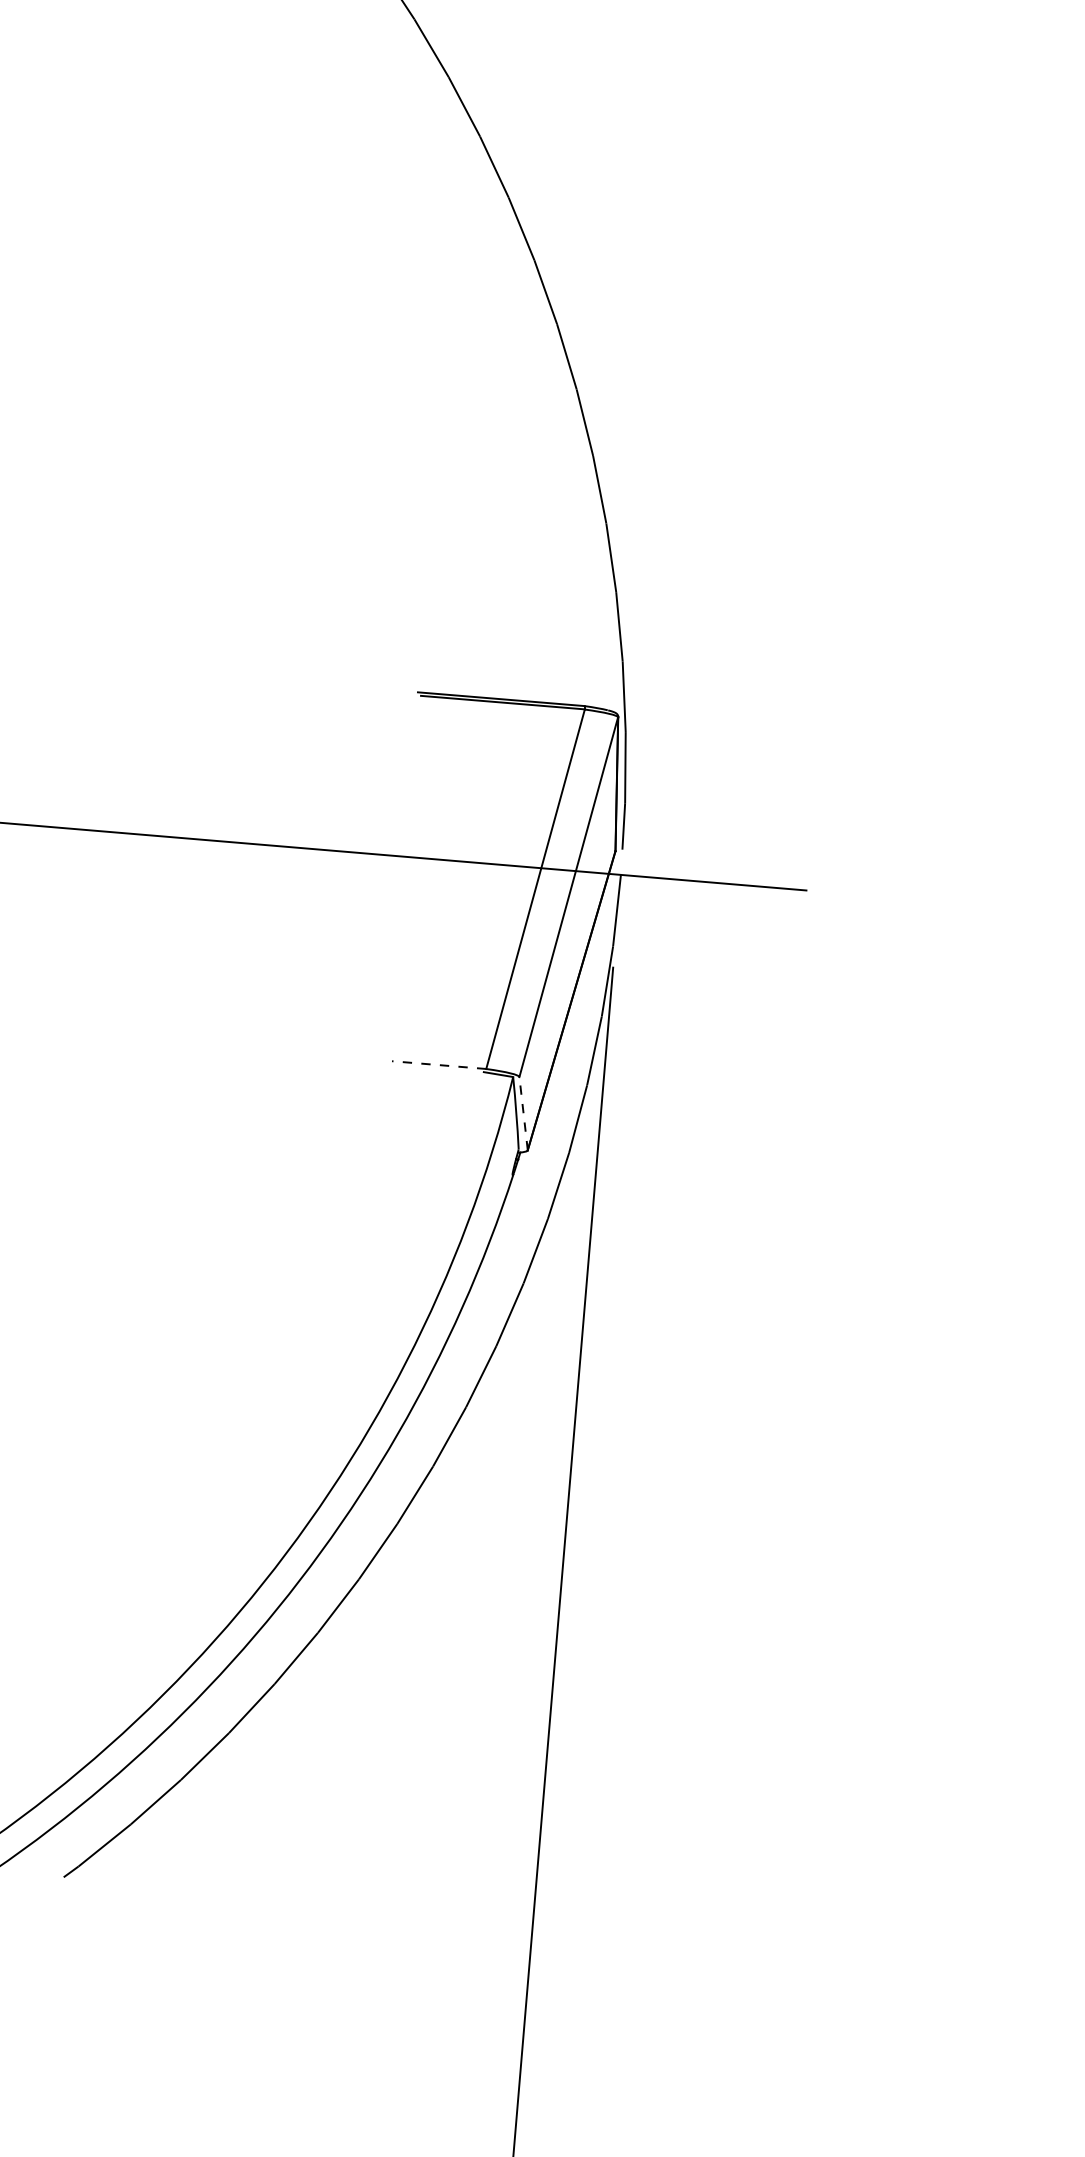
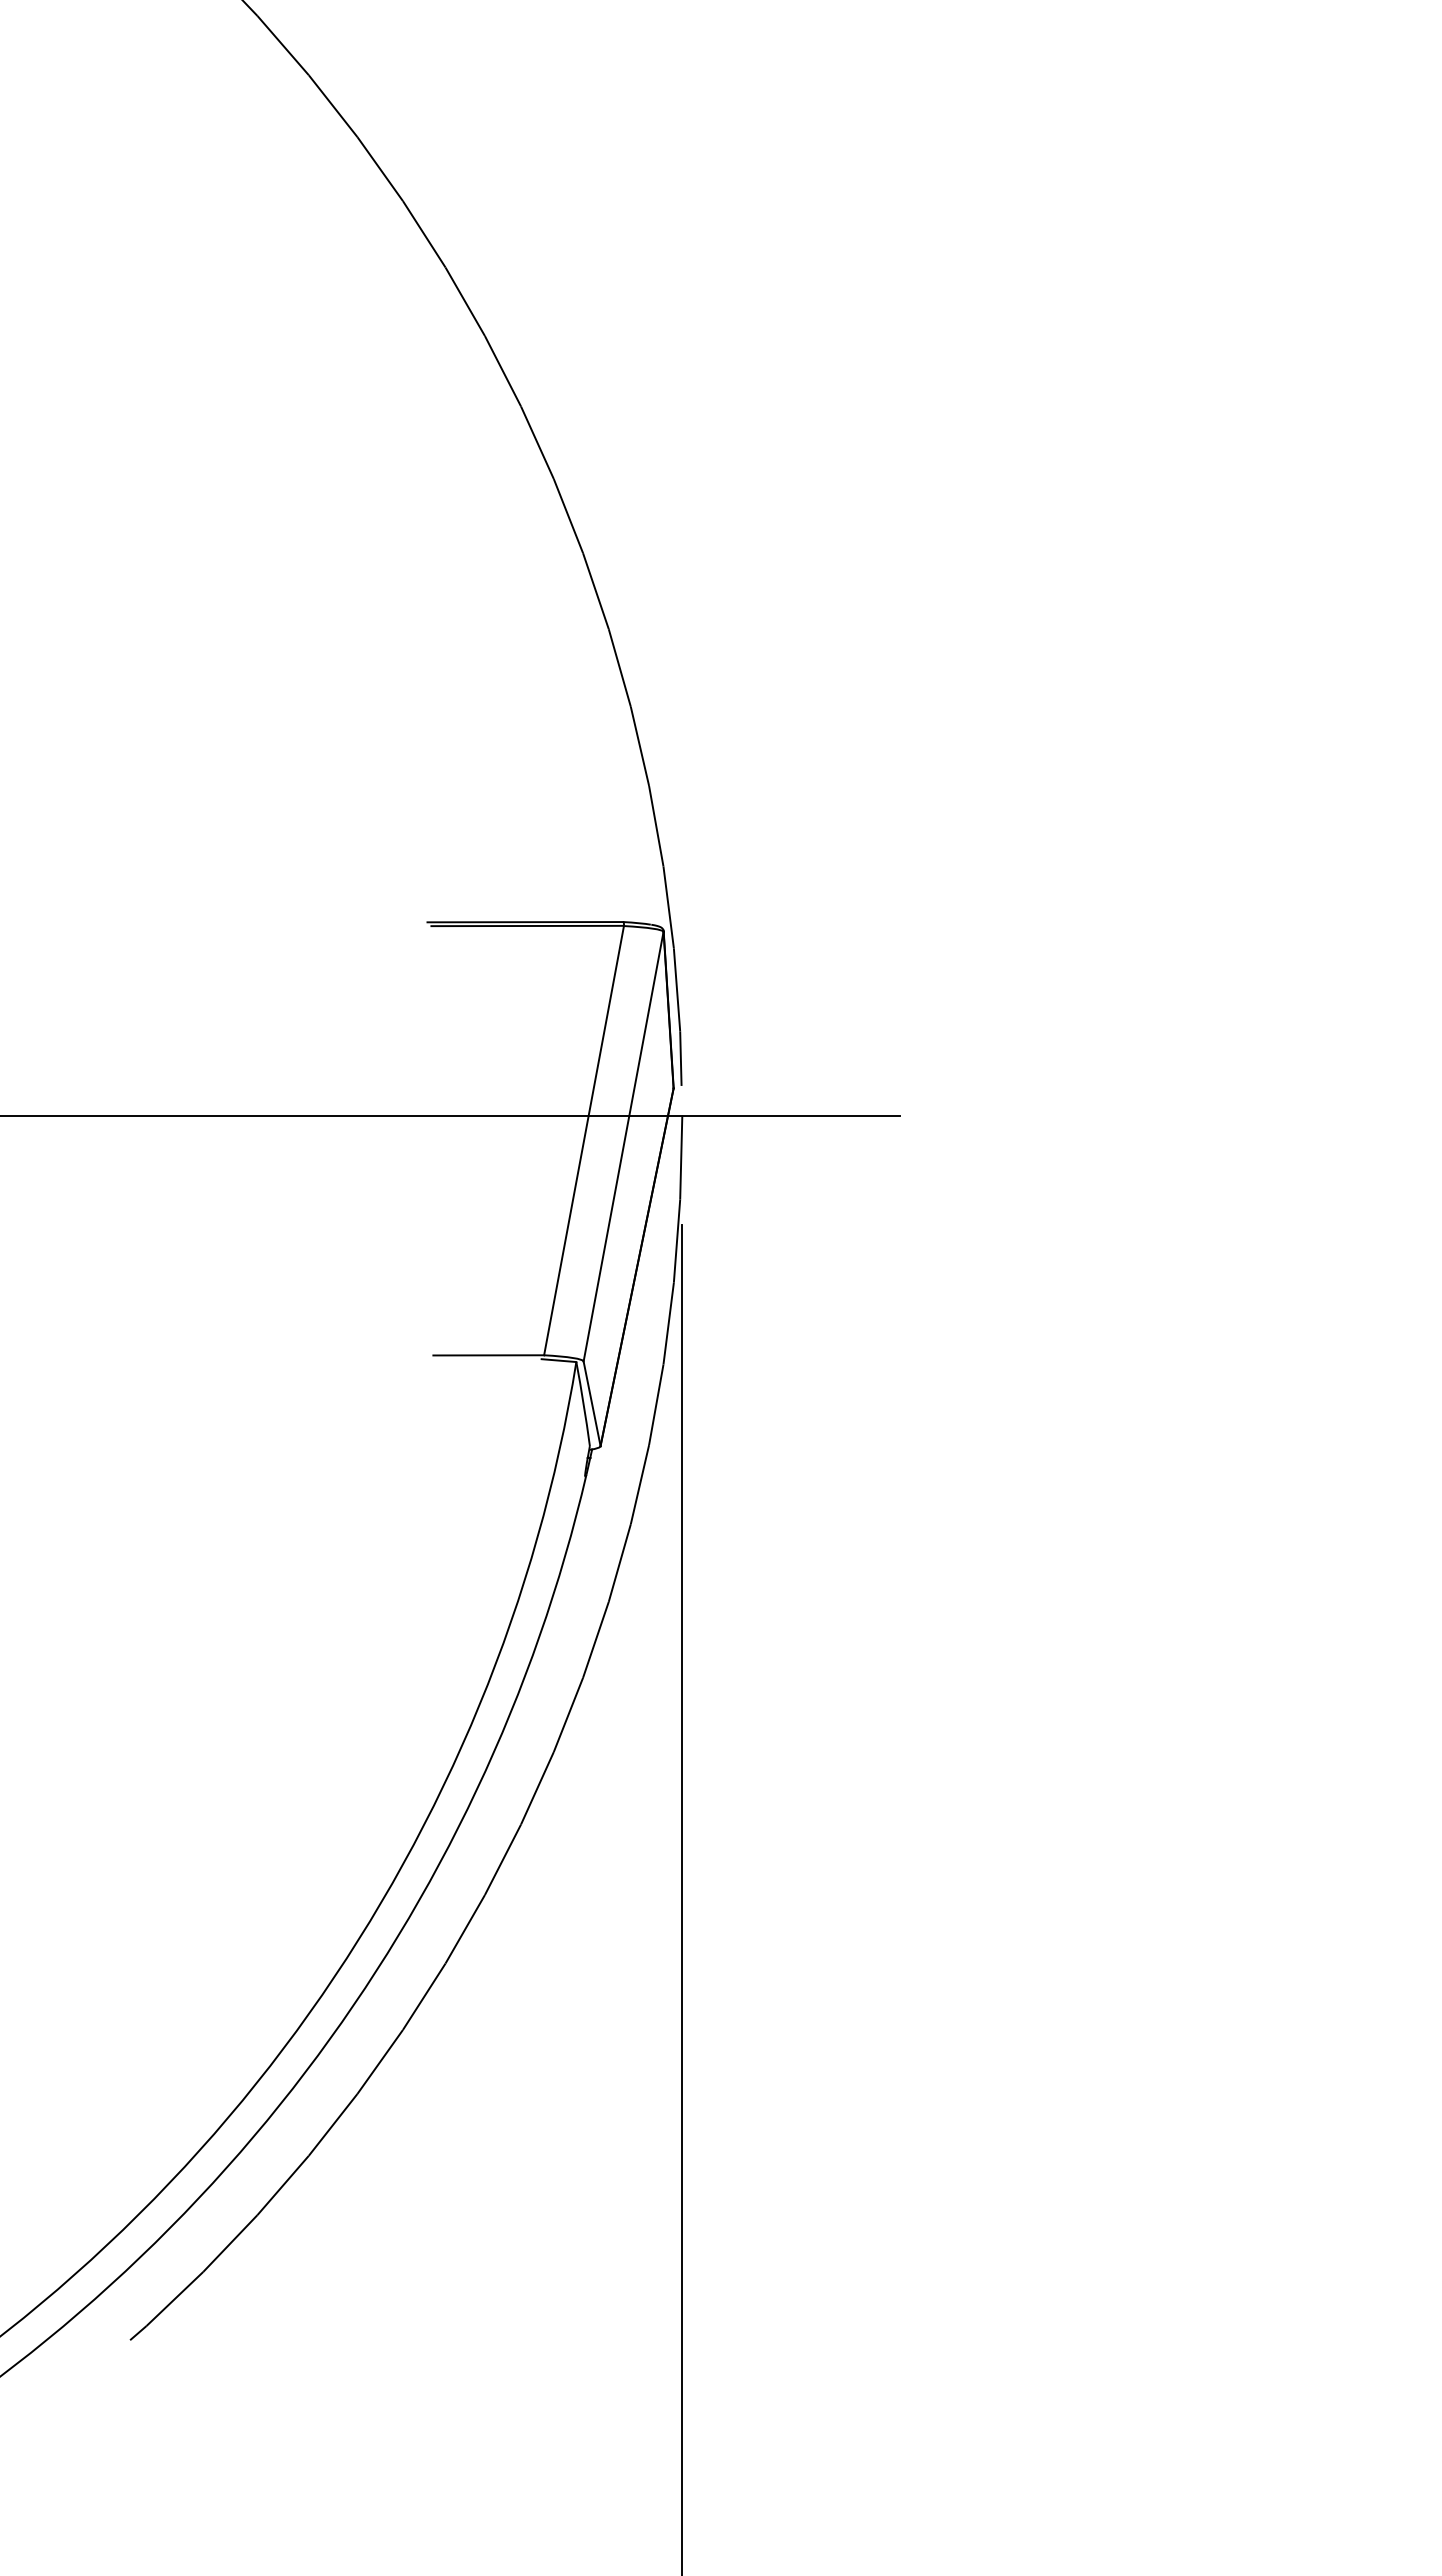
line: (438, 1065) -> (488, 1355), dashed -> solid
line: (523, 1113) -> (592, 1403), dashed -> solid

